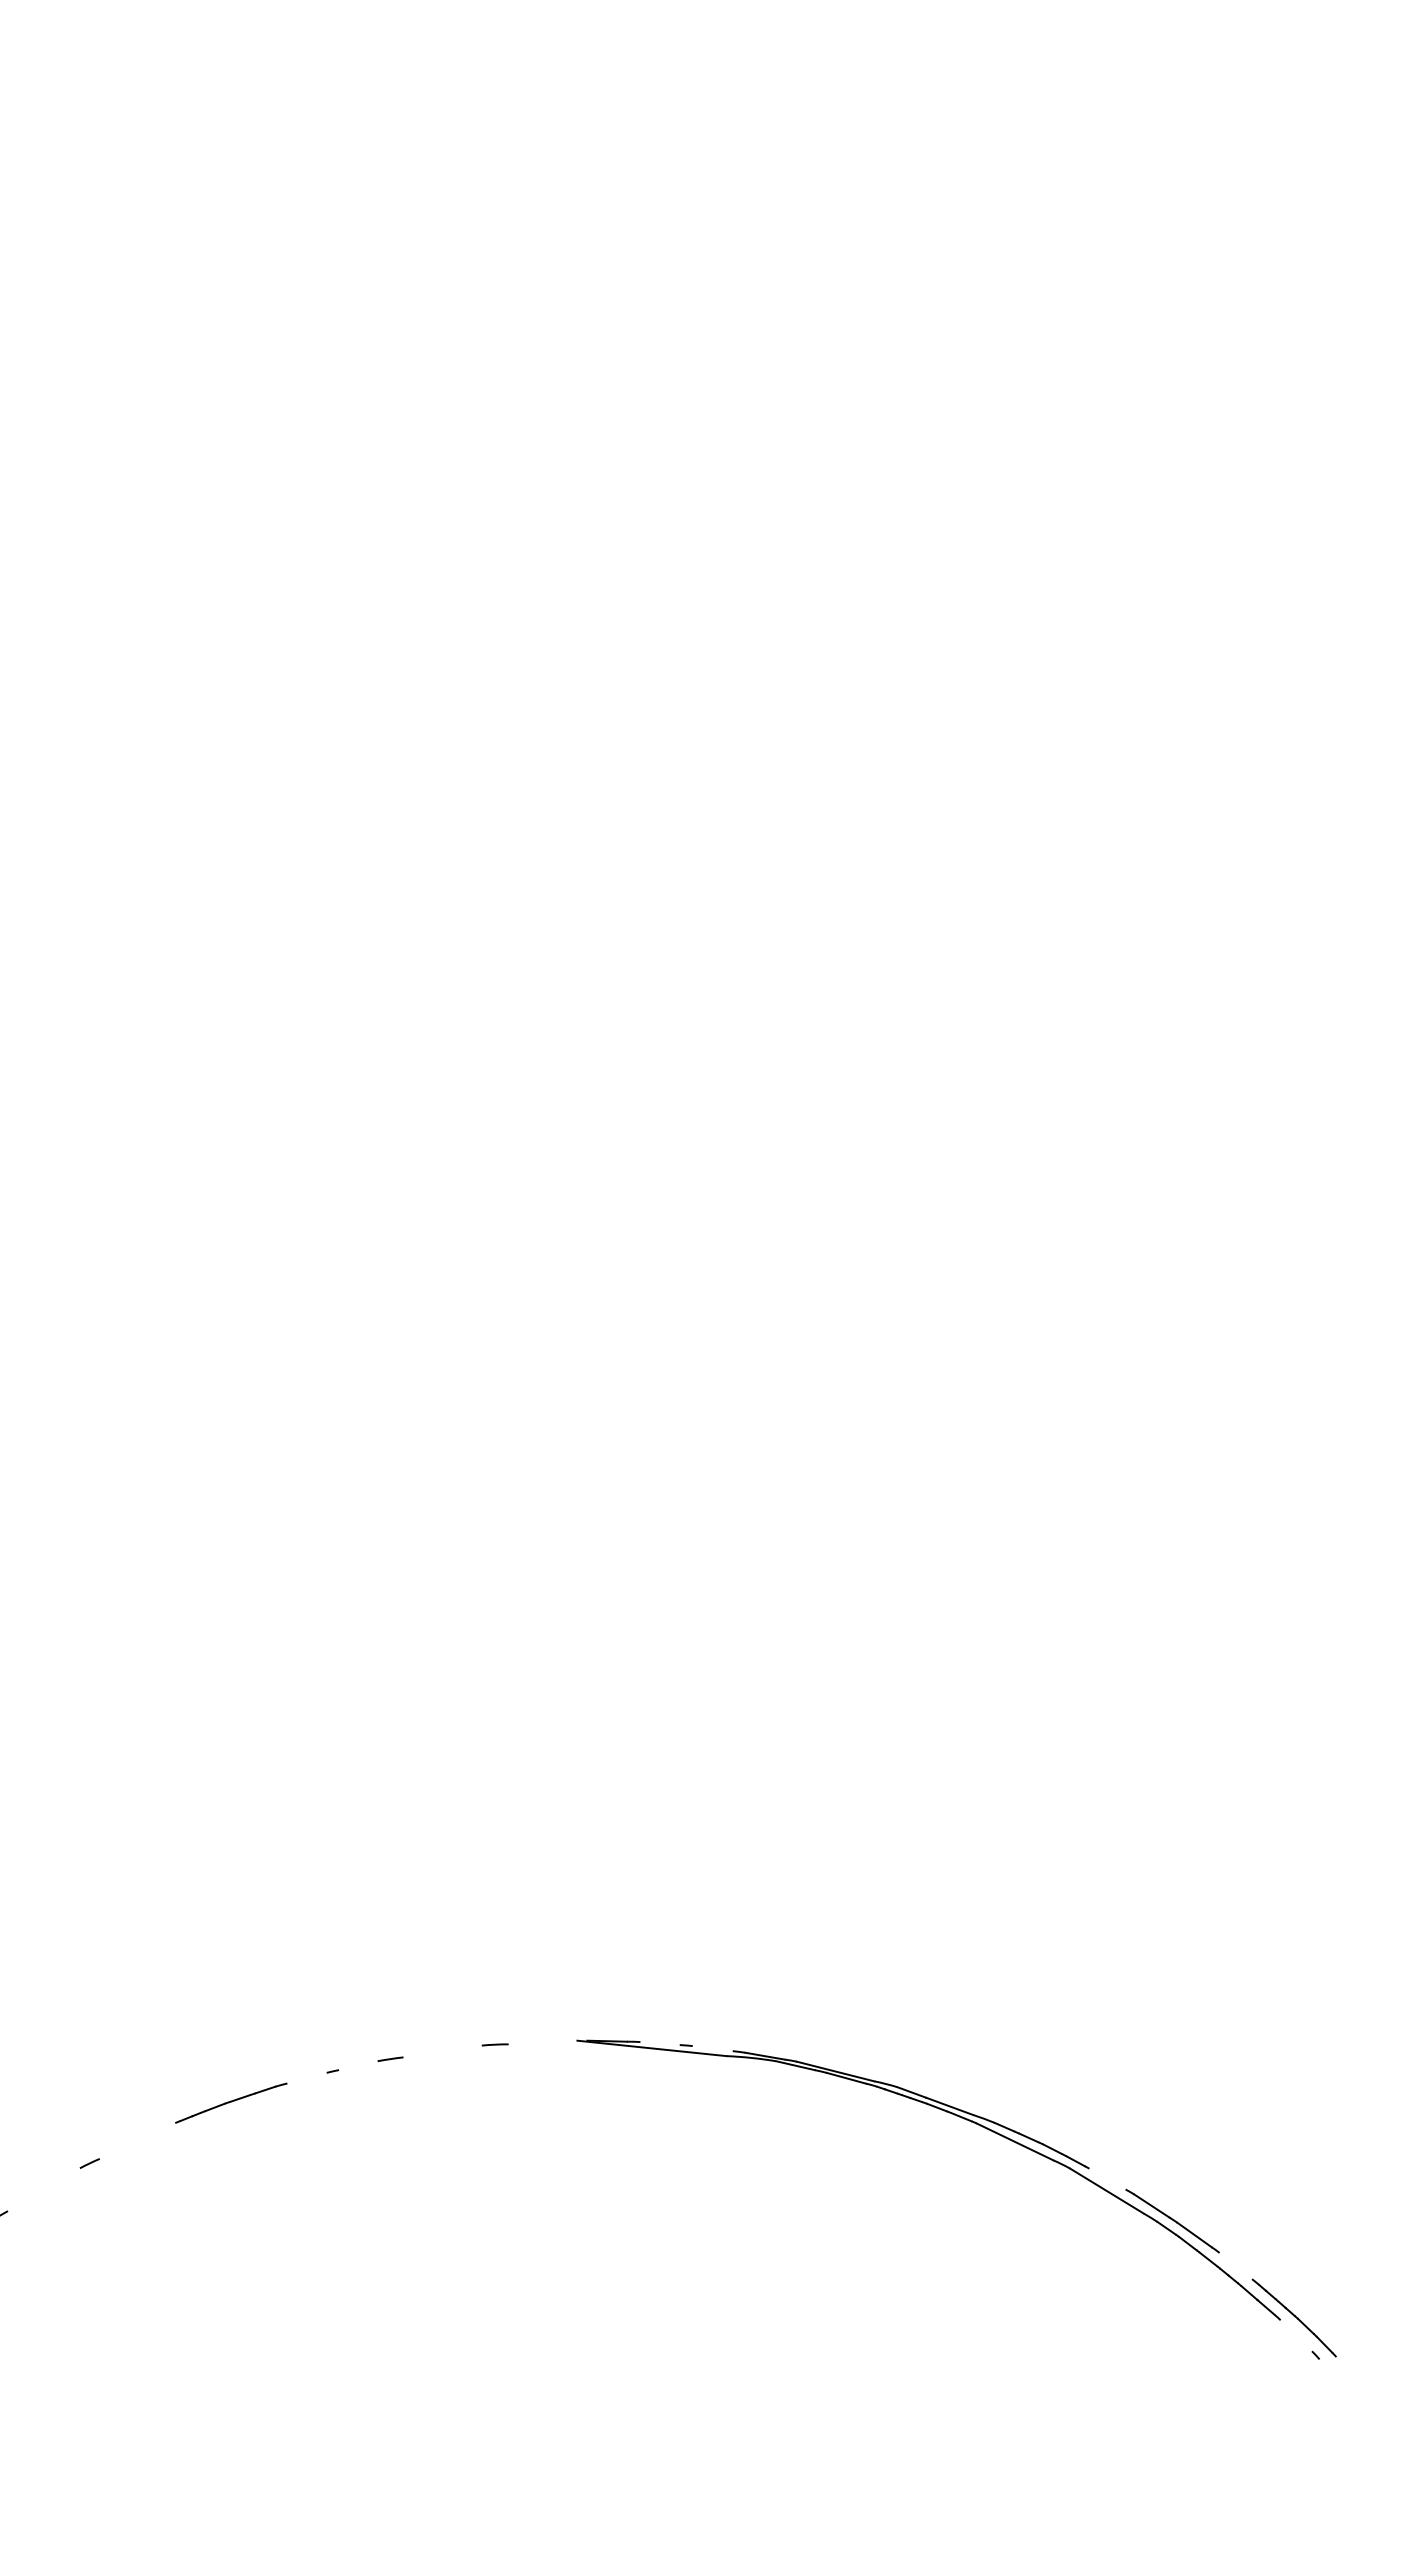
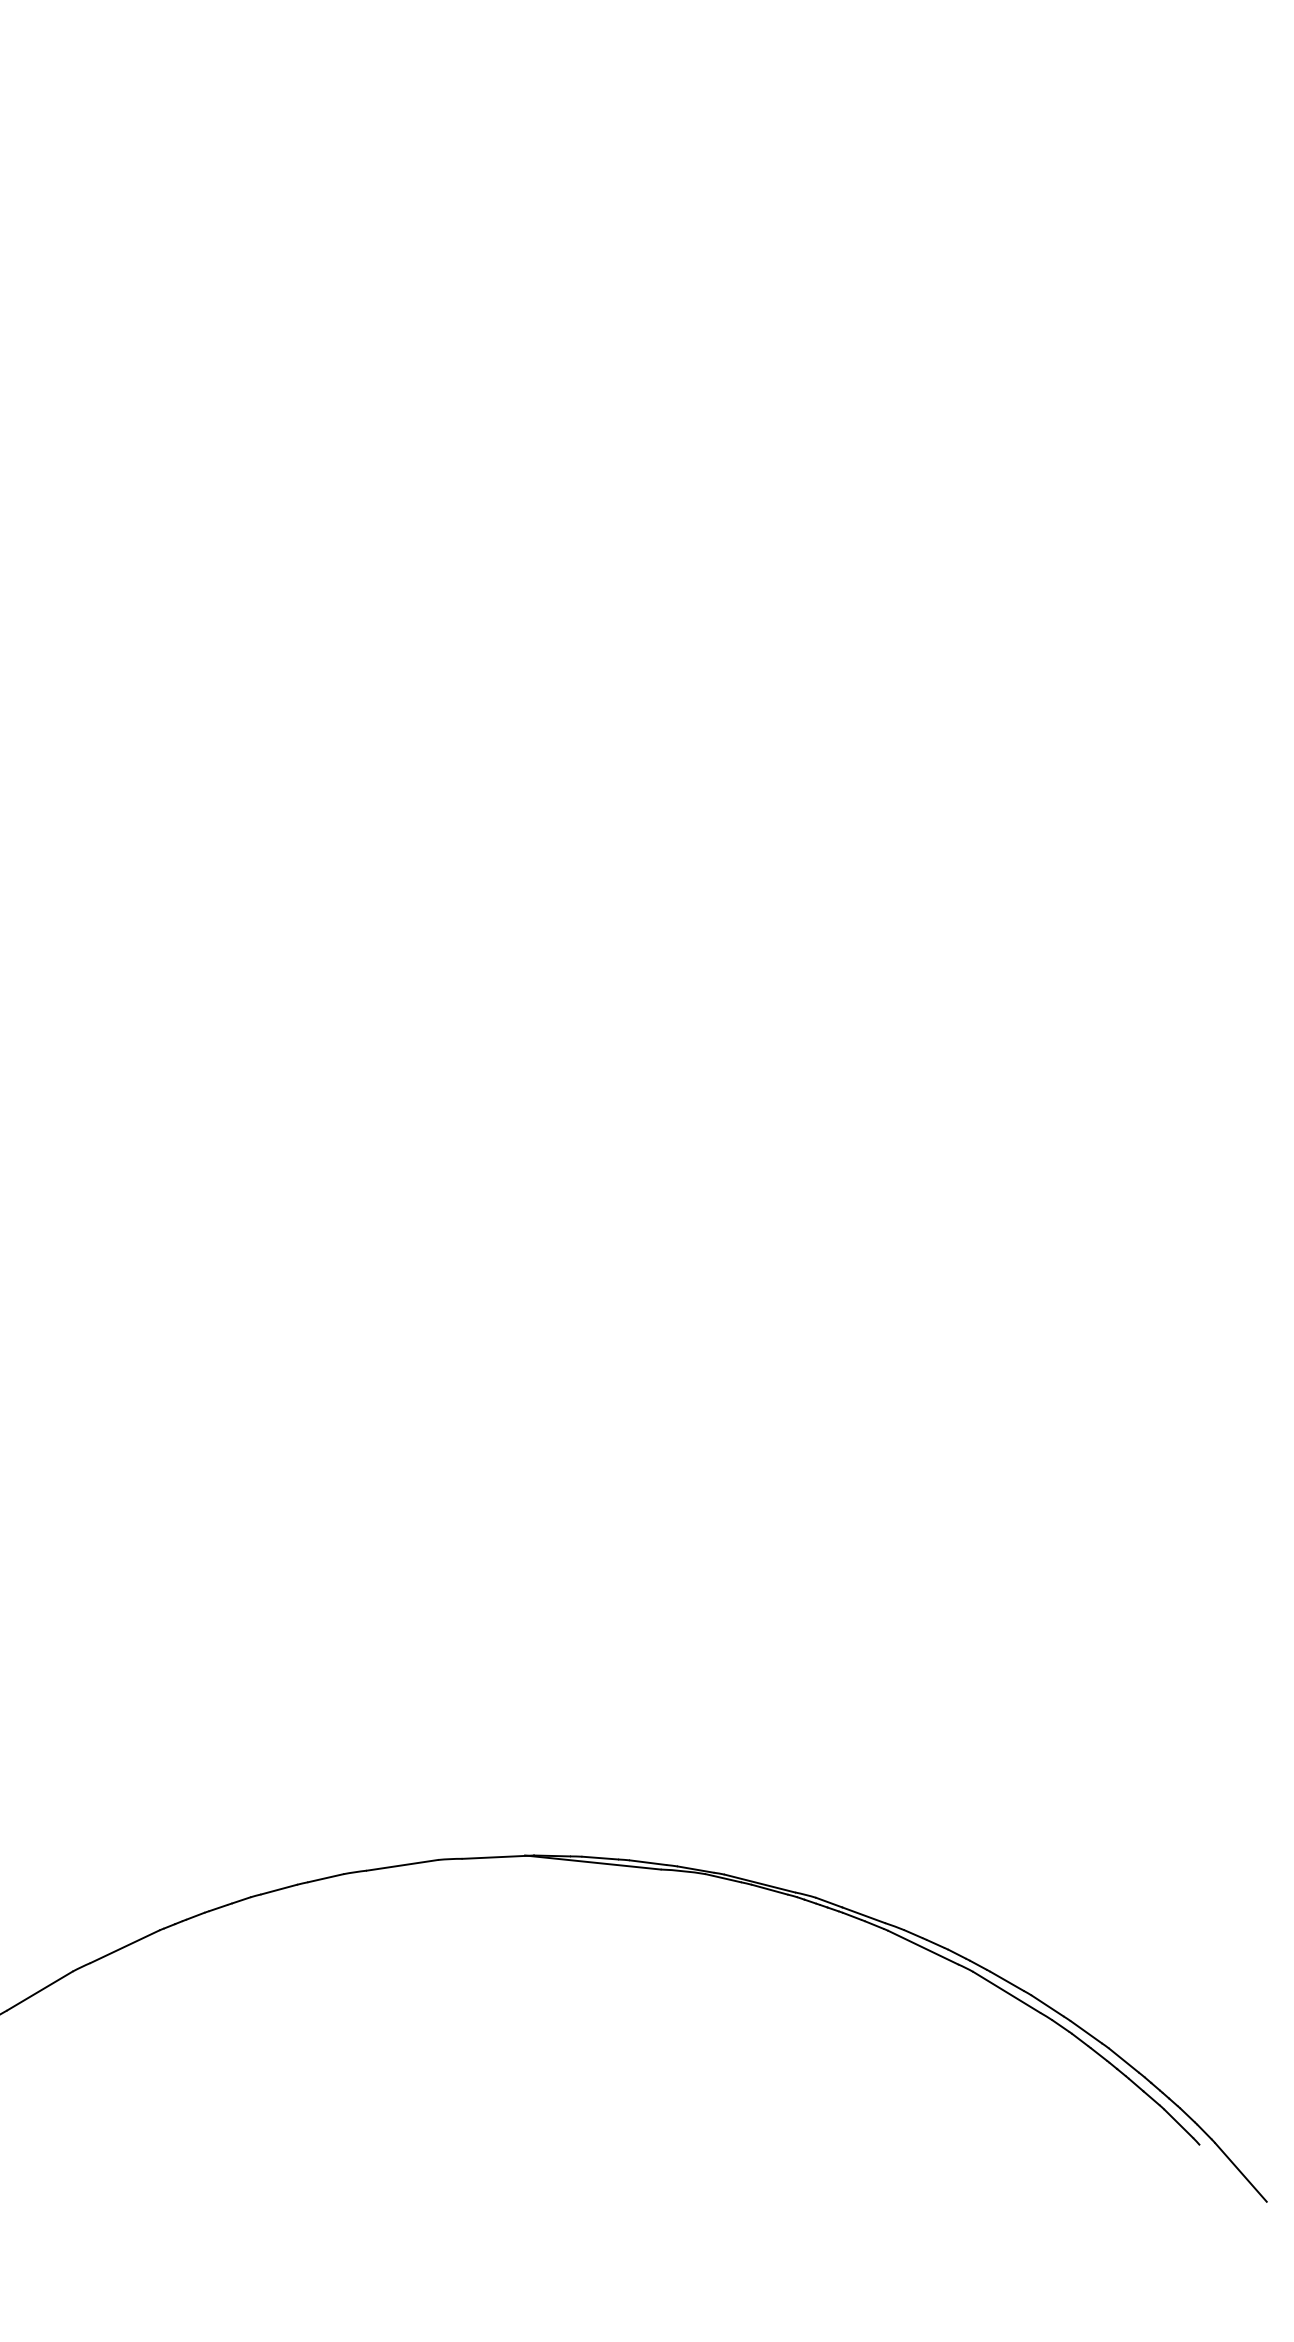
line: (547, 2042) -> (497, 1857), added
line: (659, 2043) -> (599, 1858), added
line: (712, 2048) -> (647, 1862), added
line: (442, 2051) -> (402, 1865), added
line: (358, 2065) -> (325, 1878), added
line: (306, 2077) -> (278, 1888), added
line: (137, 2140) -> (125, 1946), added
line: (1107, 2178) -> (1007, 1980), added
line: (43, 2189) -> (39, 1990), added
line: (1235, 2265) -> (1123, 2059), added
line: (1296, 2335) -> (1178, 2123), added
line: (1364, 2389) -> (1240, 2172), added

